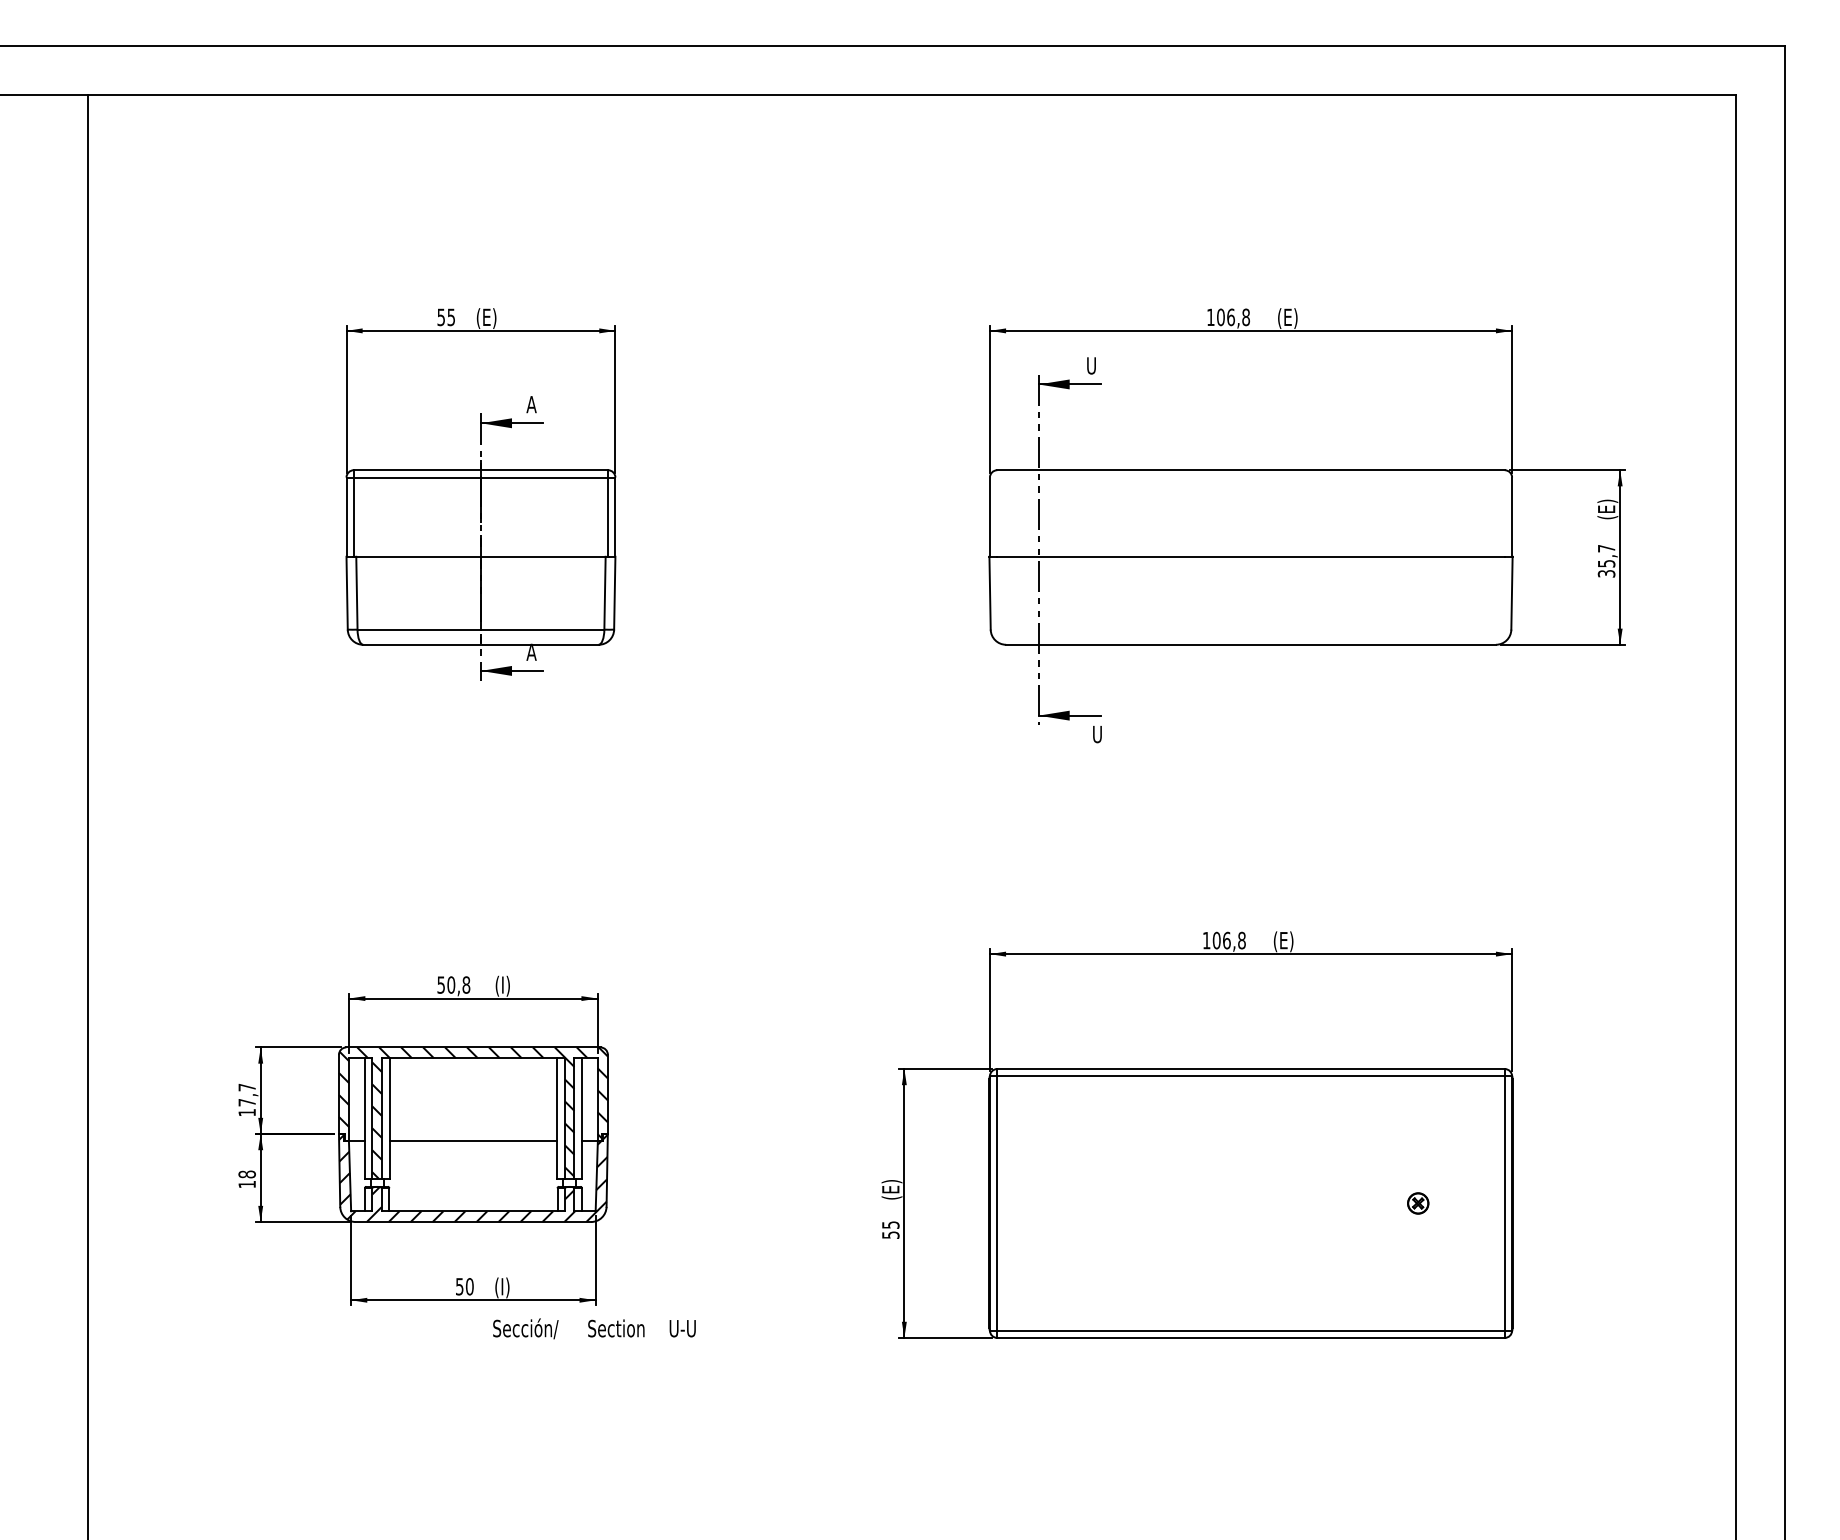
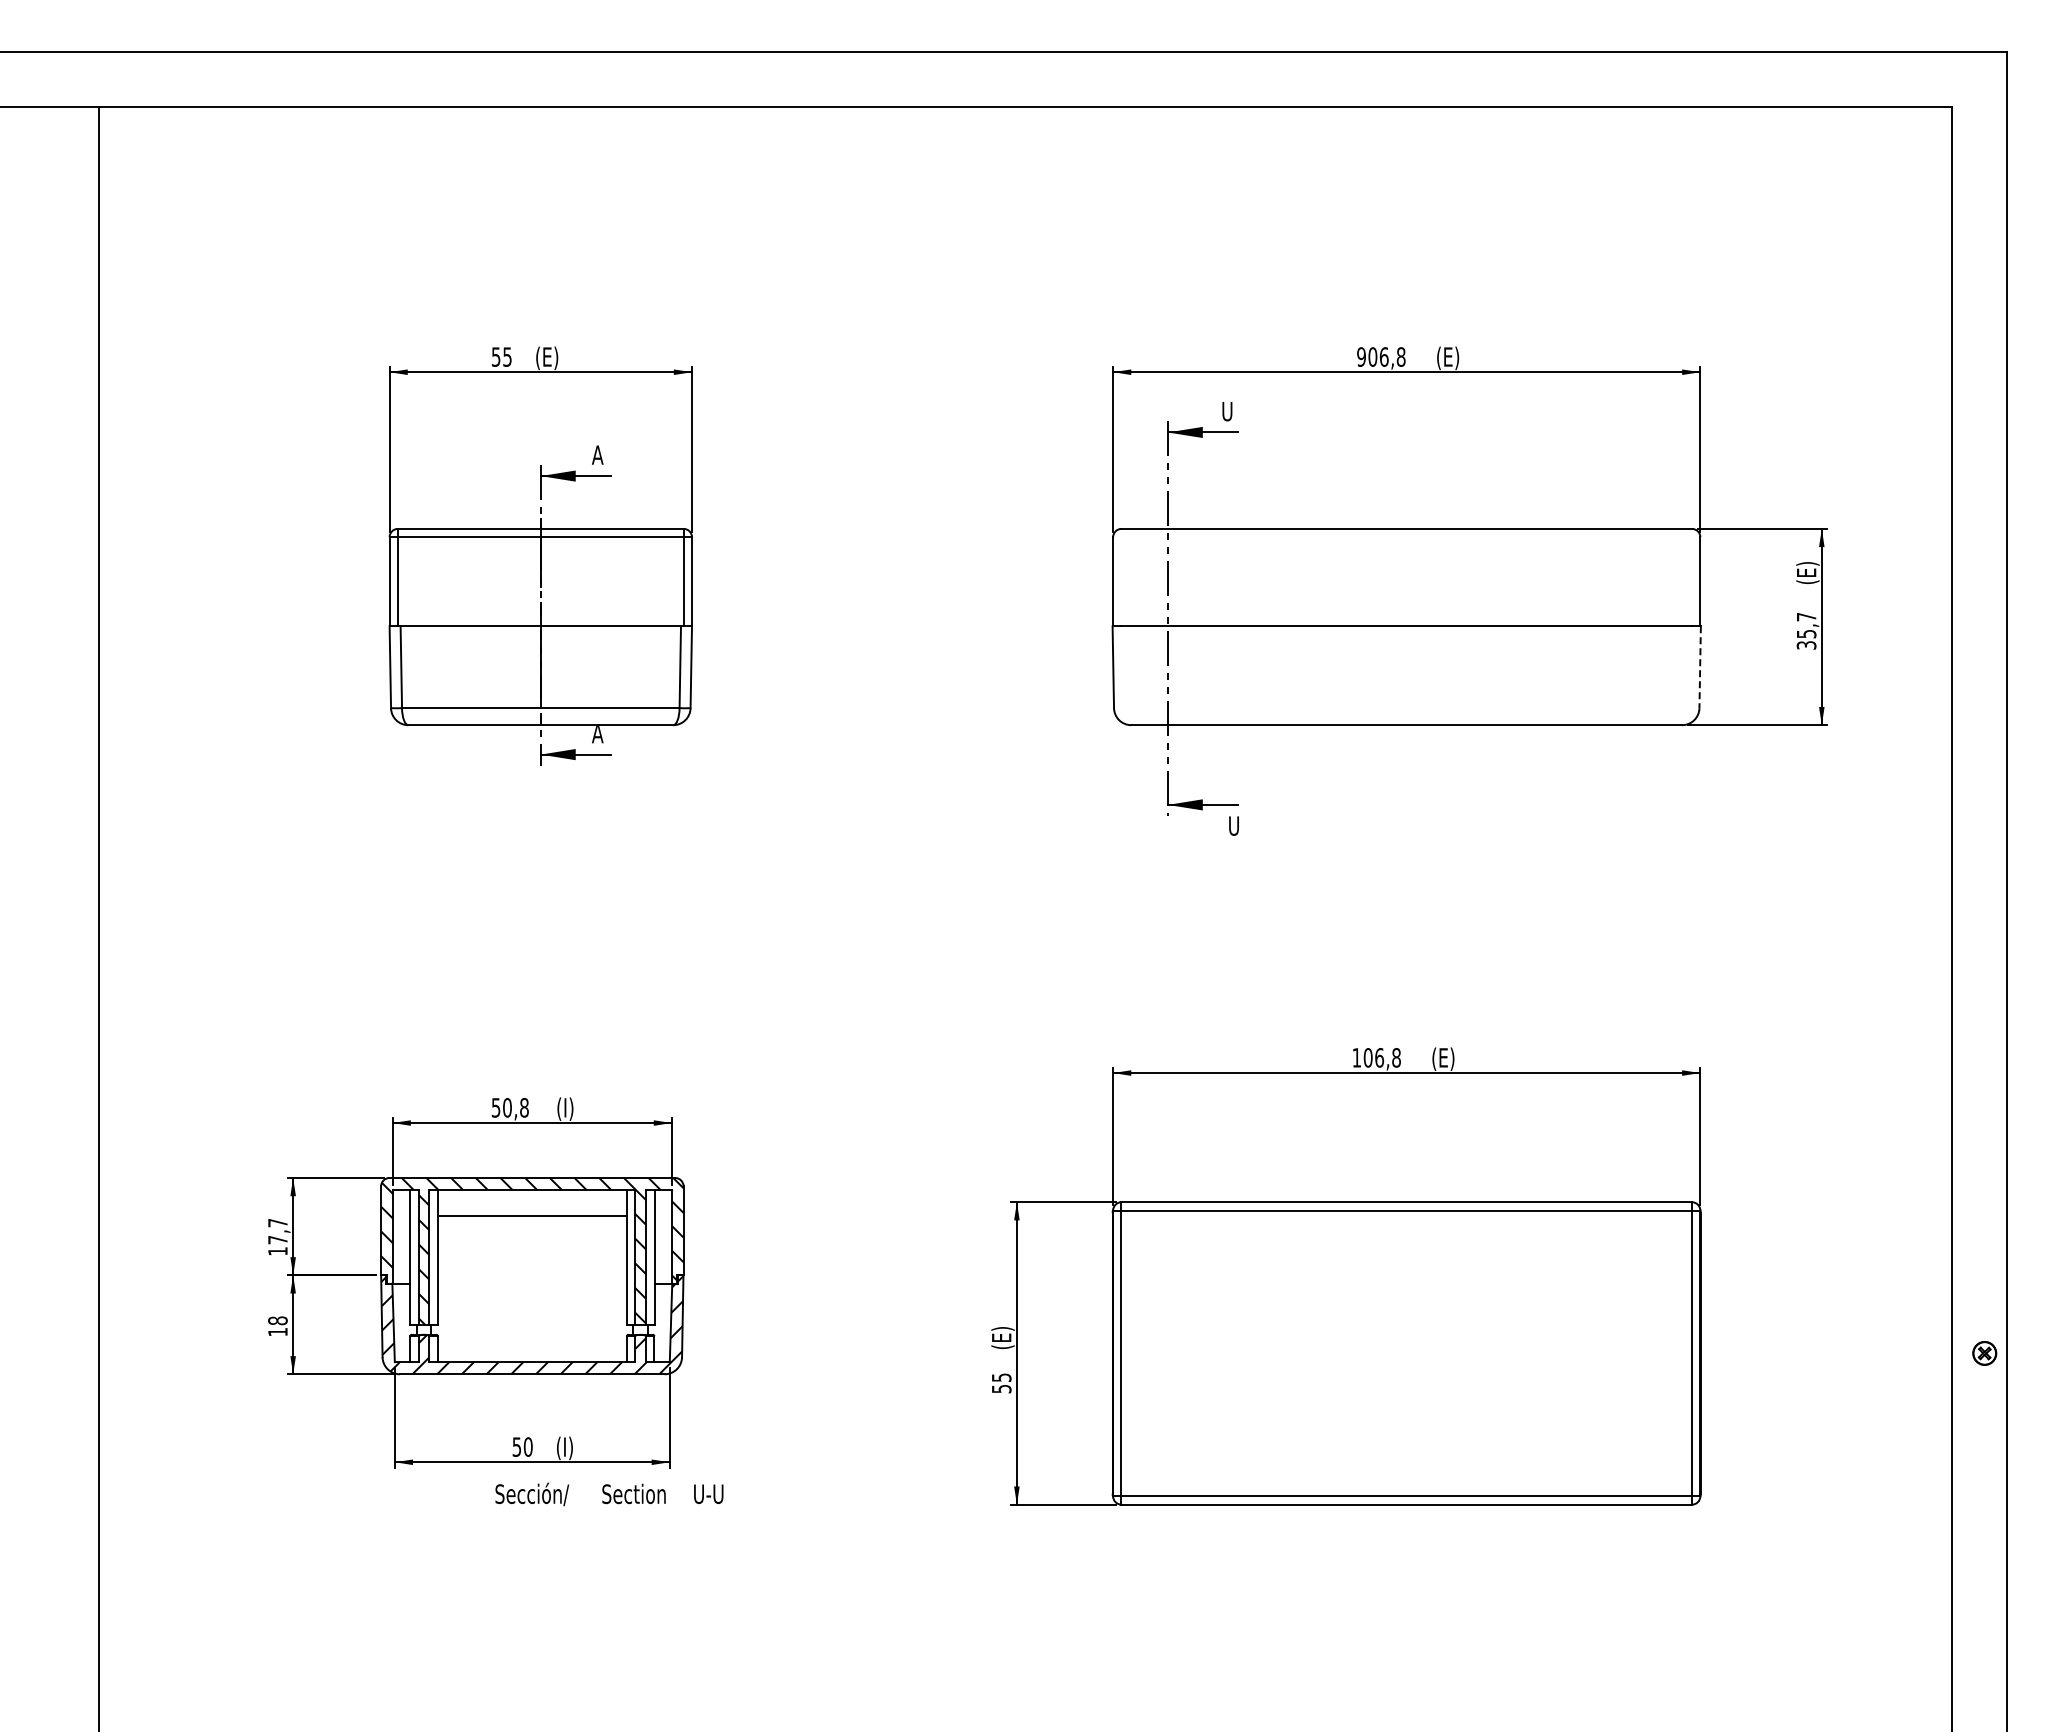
text: (1210, 316) -> (1361, 356), 106,8 -> 906,8
line: (1512, 593) -> (1700, 667), solid -> dashed
line: (473, 1141) -> (532, 1215), moved
part: (1418, 1203) -> (1984, 1353), moved
text: (594, 1328) -> (609, 1494), moved

